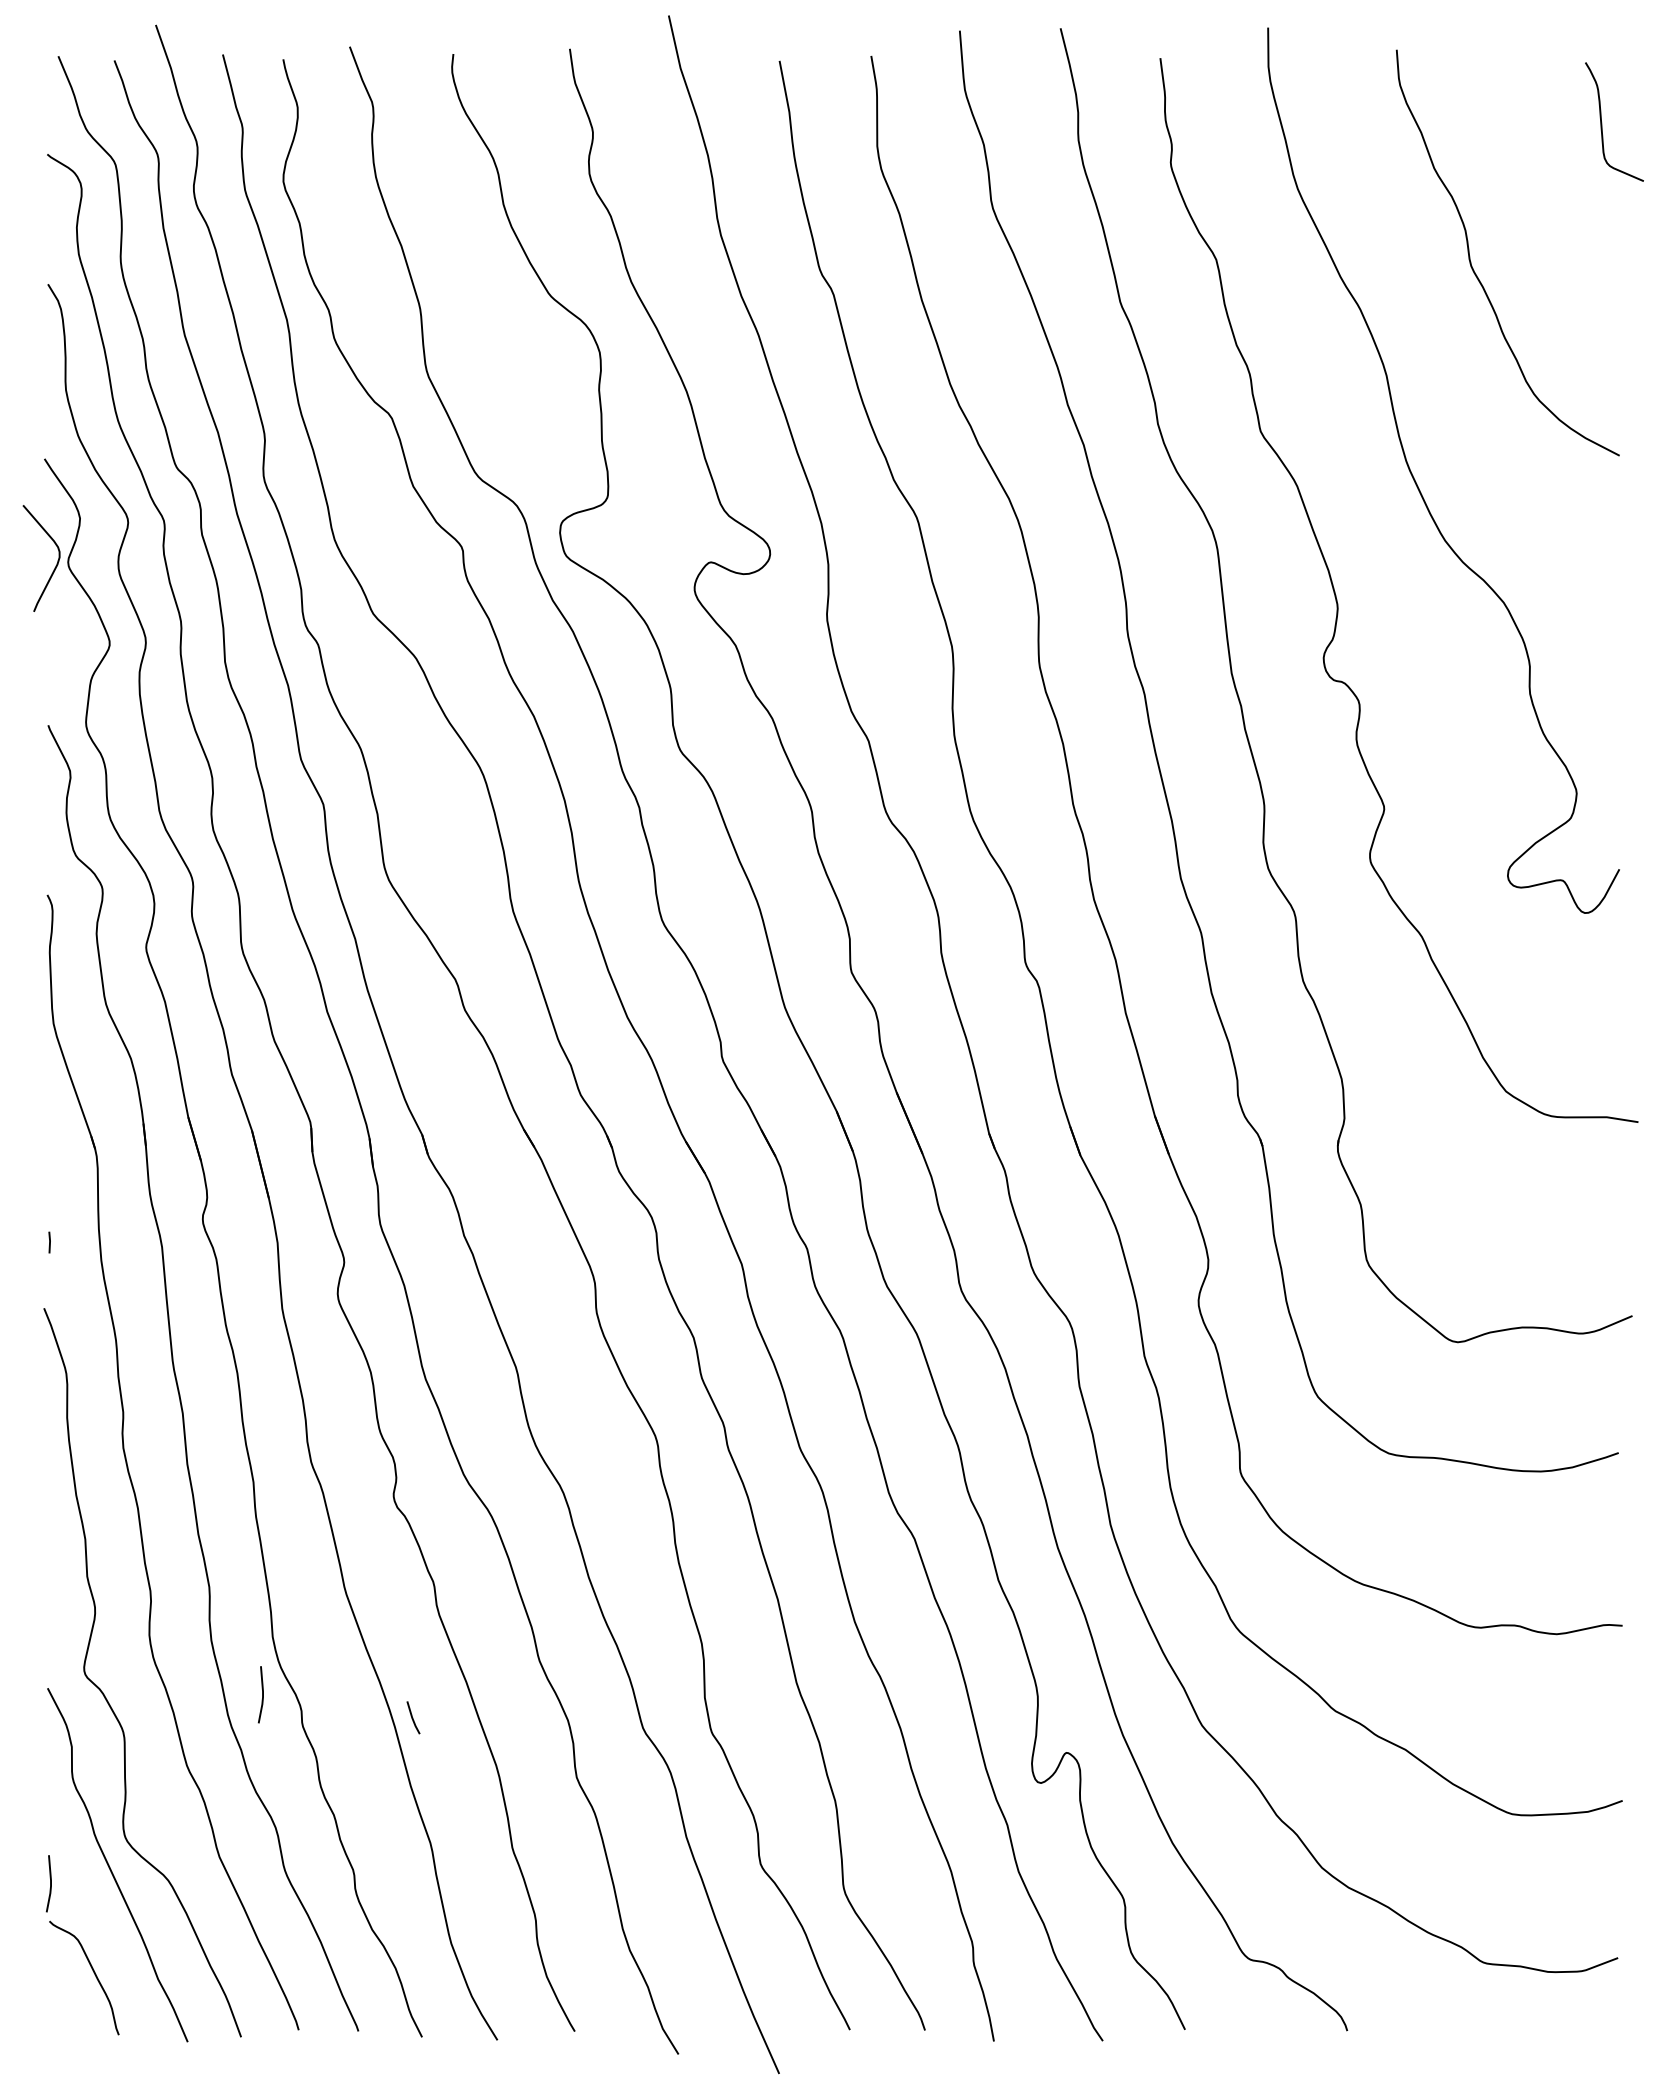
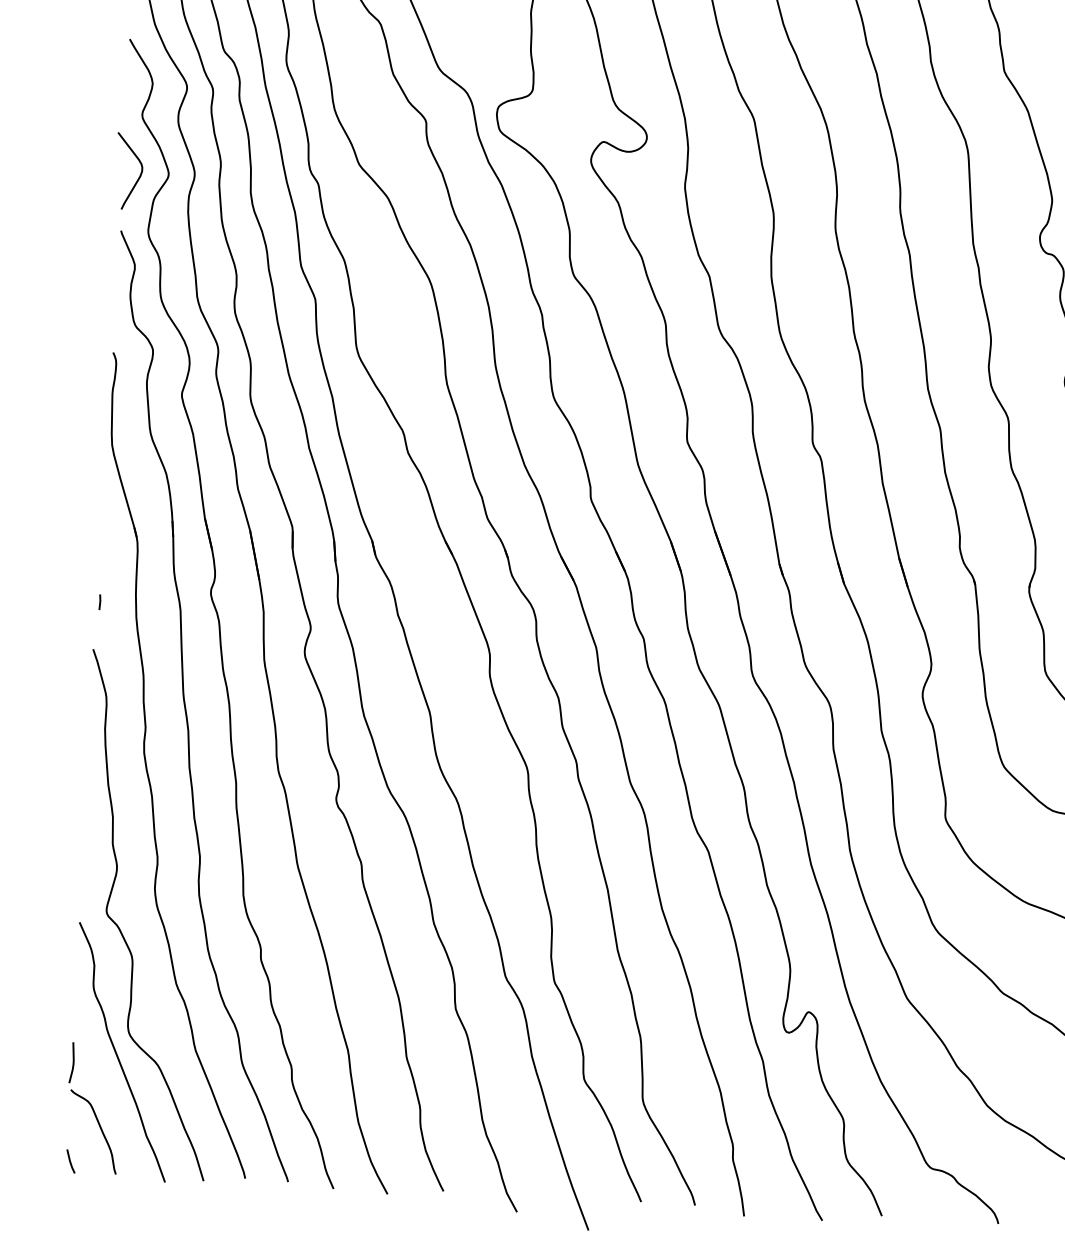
curve: (55, 565) -> (138, 177), moved
line: (262, 1694) -> (233, 935), removed
line: (413, 1717) -> (70, 1161), moved

